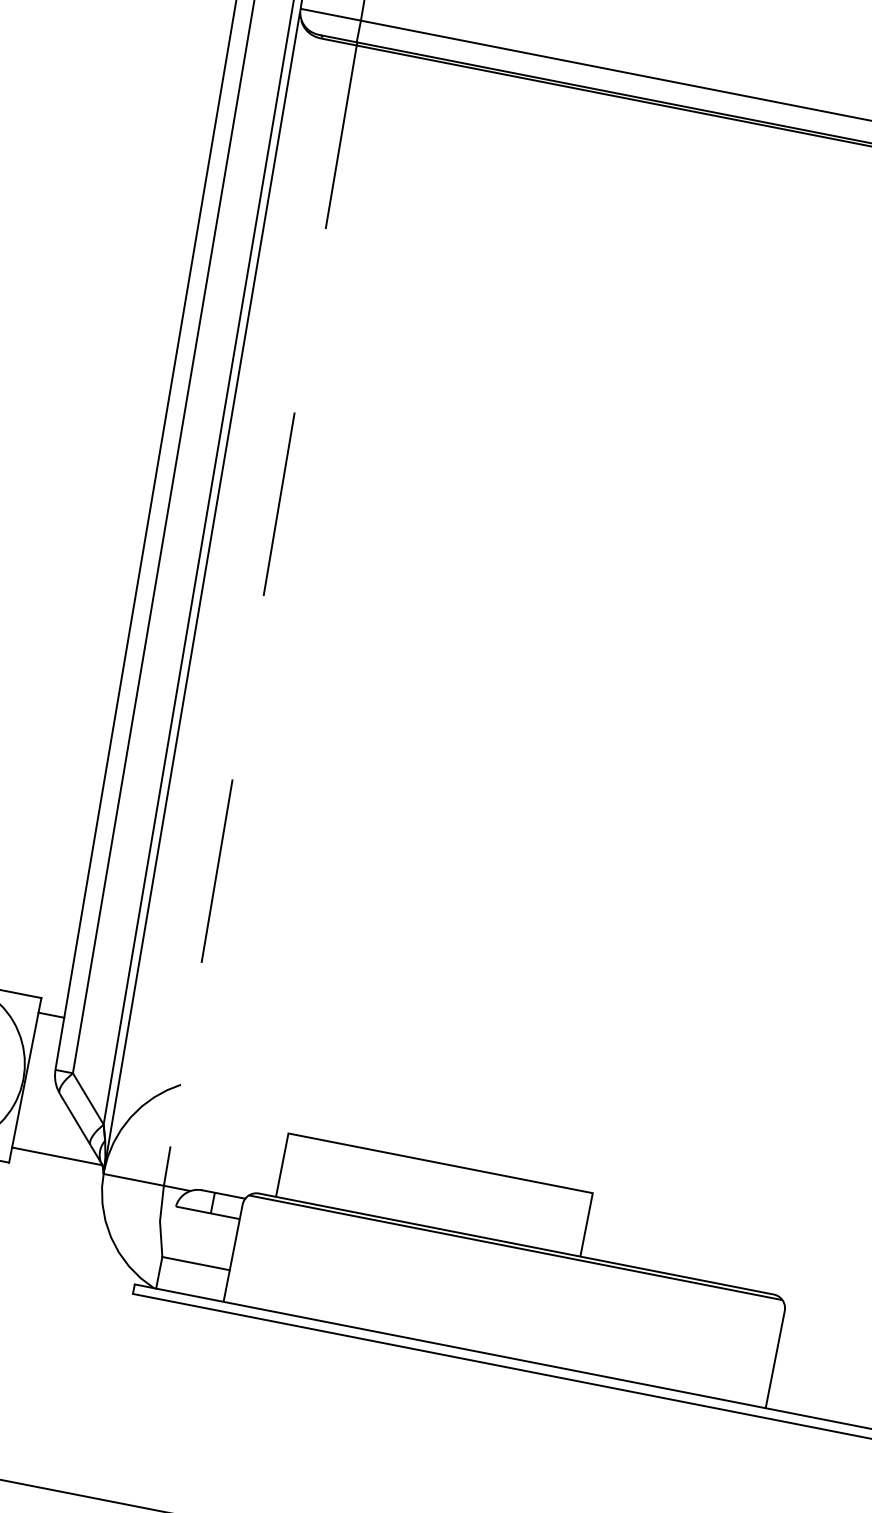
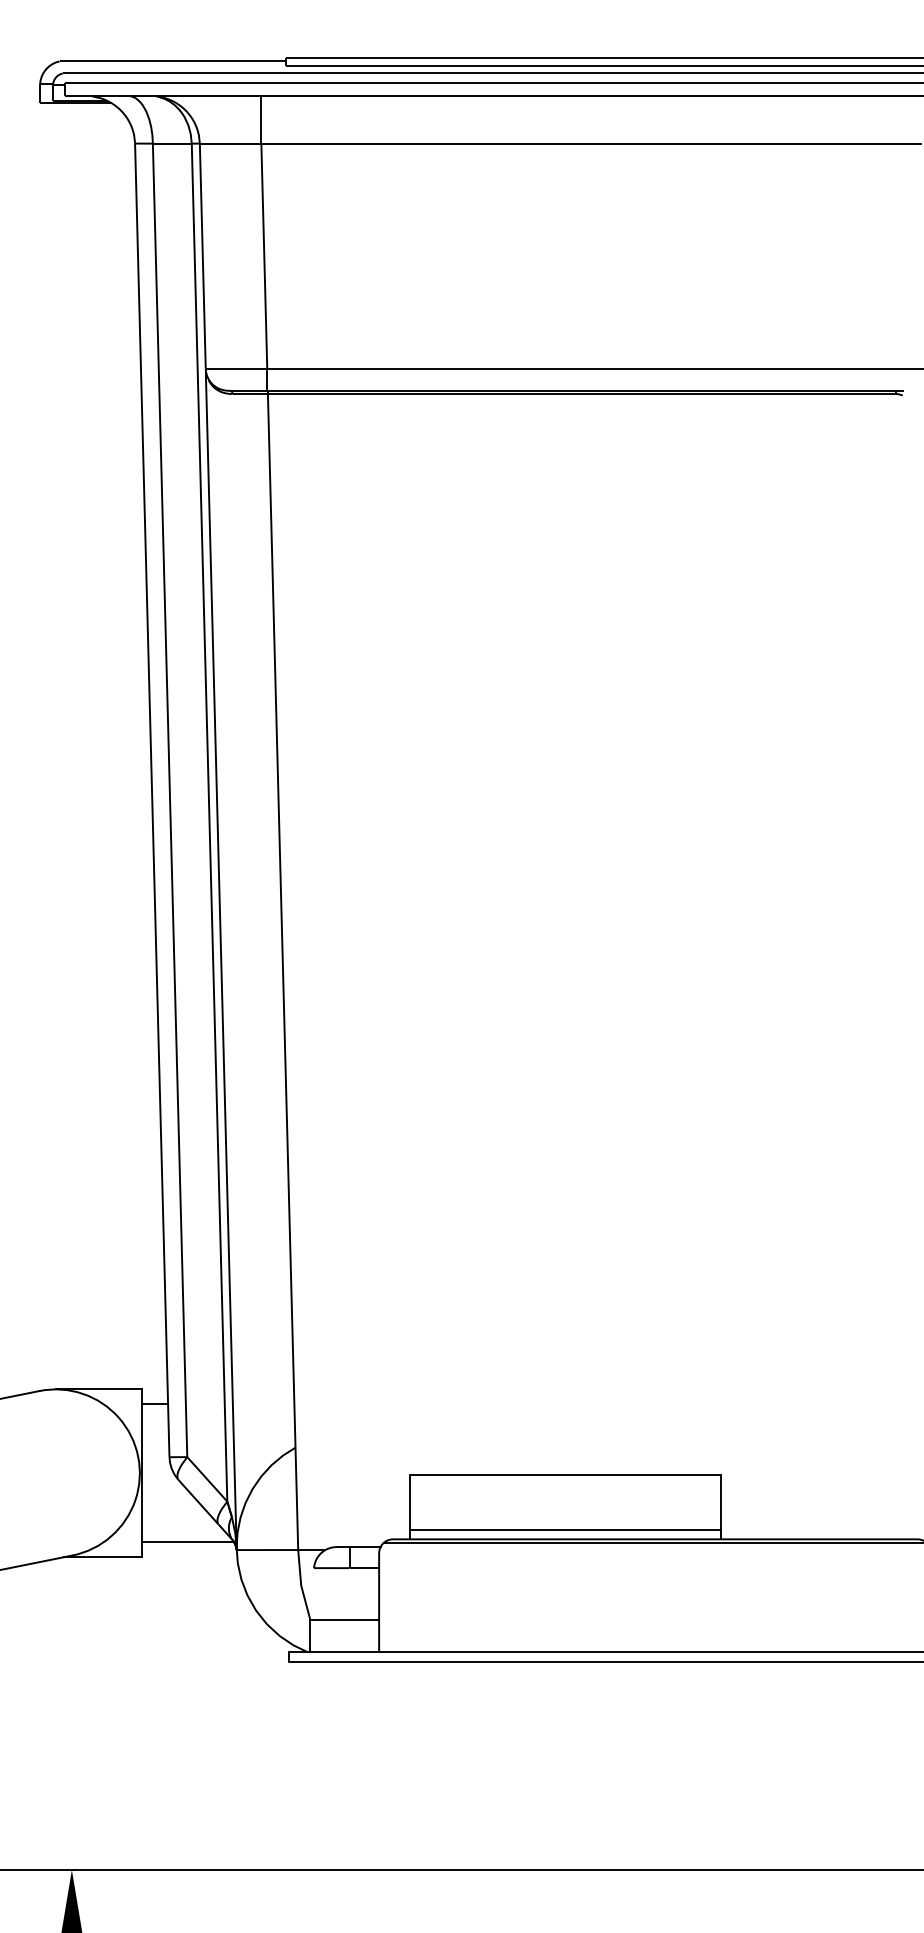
line: (260, 616) -> (283, 972), dashed -> solid
line: (430, 1217) -> (565, 1529), added

